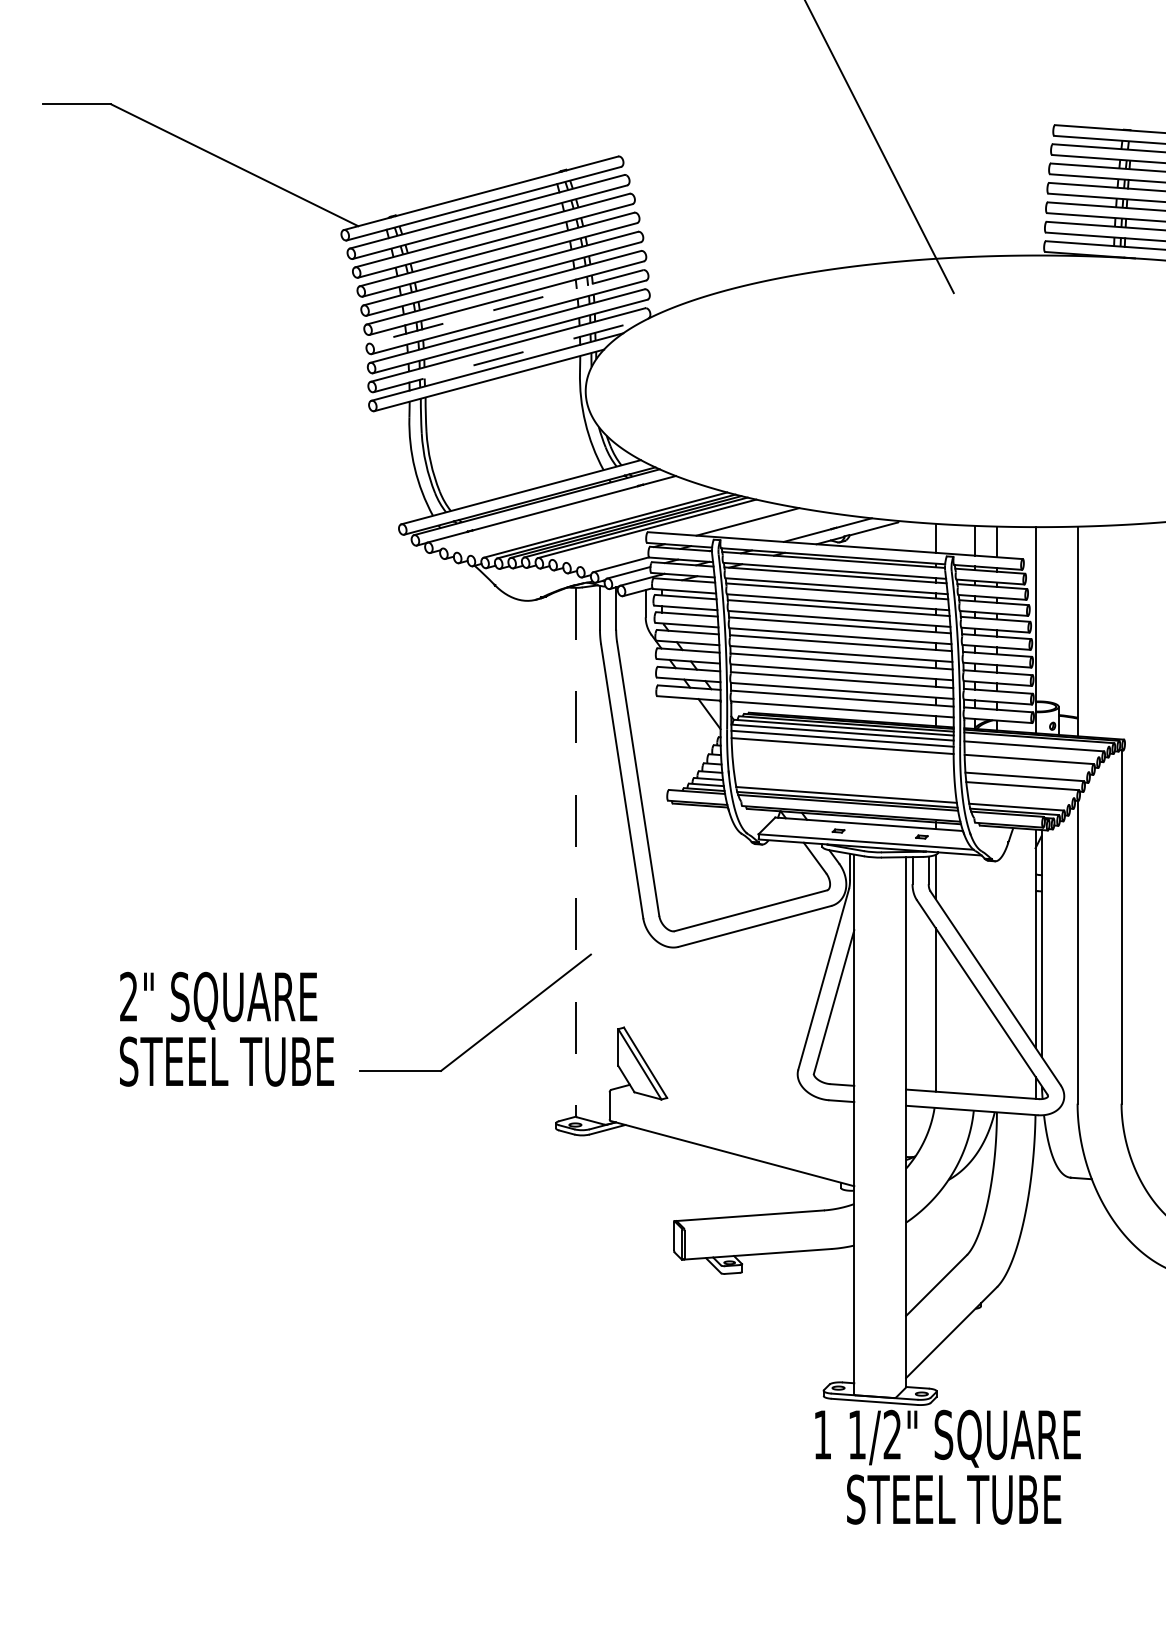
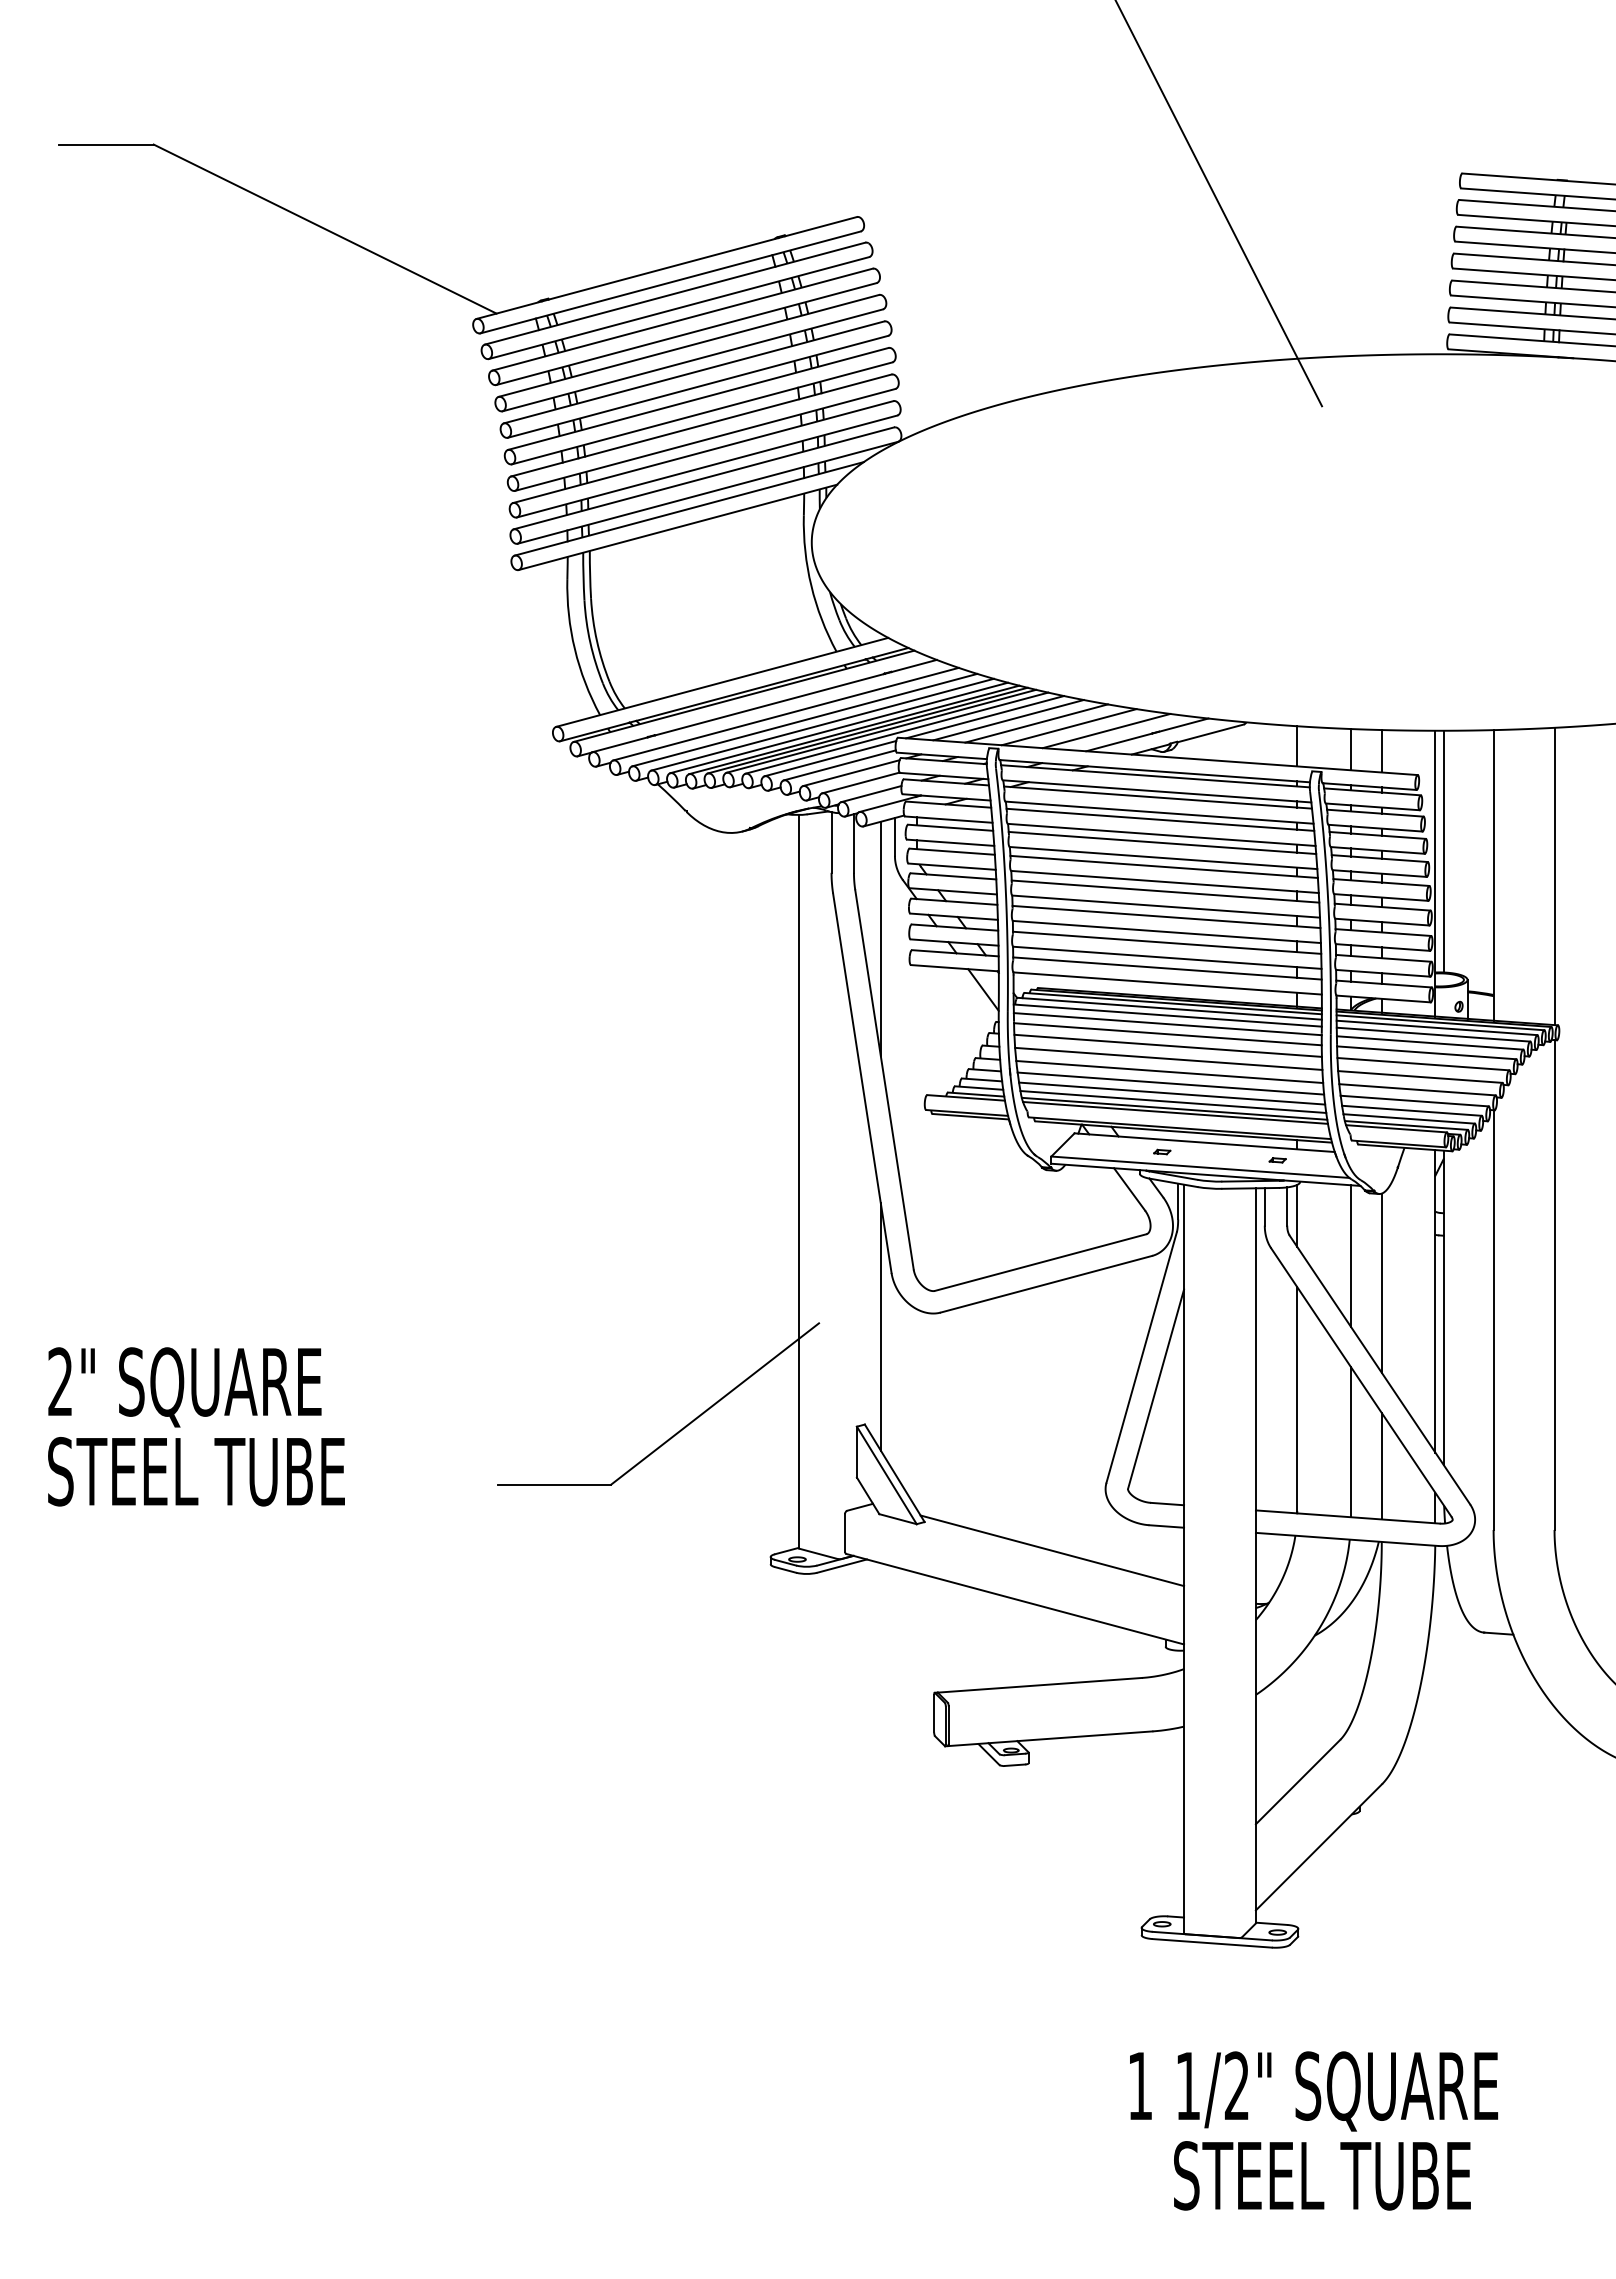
line: (506, 306) -> (701, 425), dashed -> solid
line: (510, 355) -> (707, 492), dashed -> solid
line: (566, 514) -> (785, 713), added
line: (711, 517) -> (985, 717), added
line: (580, 519) -> (804, 719), added
line: (727, 519) -> (1008, 720), added
line: (593, 522) -> (822, 724), added
line: (770, 524) -> (1068, 727), added
line: (798, 526) -> (1106, 730), added
line: (599, 547) -> (830, 758), added
line: (605, 552) -> (839, 765), added
line: (614, 557) -> (851, 773), added
line: (1041, 614) -> (1443, 851), added
line: (1121, 632) -> (1554, 876), added
line: (635, 676) -> (880, 938), added
line: (1036, 741) -> (1436, 1027), added
line: (1031, 752) -> (1429, 1042), added
line: (842, 754) -> (1167, 1045), added
line: (843, 763) -> (1168, 1058), added
line: (1027, 767) -> (1423, 1064), added
line: (843, 772) -> (1169, 1071), added
line: (844, 781) -> (1170, 1083), added
line: (845, 788) -> (1171, 1093), added
line: (1020, 793) -> (1414, 1100), added
line: (1018, 801) -> (1411, 1110), added
line: (576, 852) -> (798, 1181), dashed -> solid
line: (974, 905) -> (1350, 1255), added
line: (996, 925) -> (1381, 1282), added
line: (635, 956) -> (880, 1326), added
text: (226, 1029) -> (196, 1426), moved
line: (974, 1039) -> (1350, 1441), added
line: (996, 1057) -> (1381, 1466), added
line: (759, 1118) -> (1052, 1550), added
text: (948, 1466) -> (1314, 2130), moved

